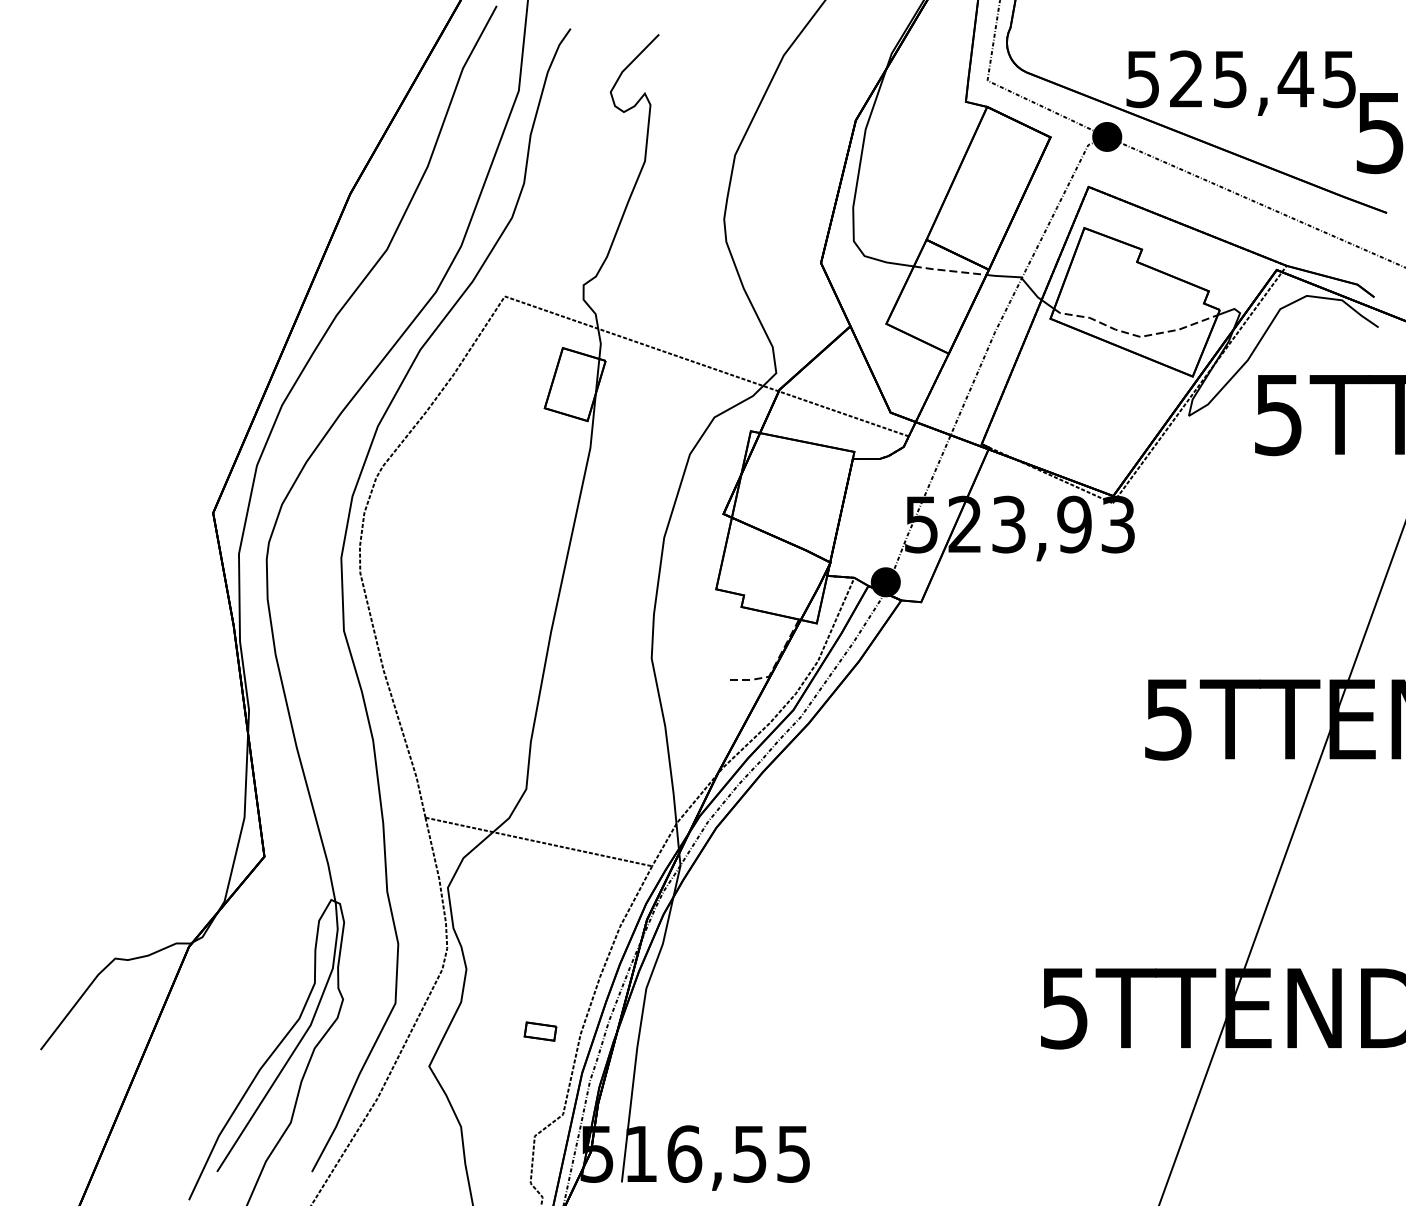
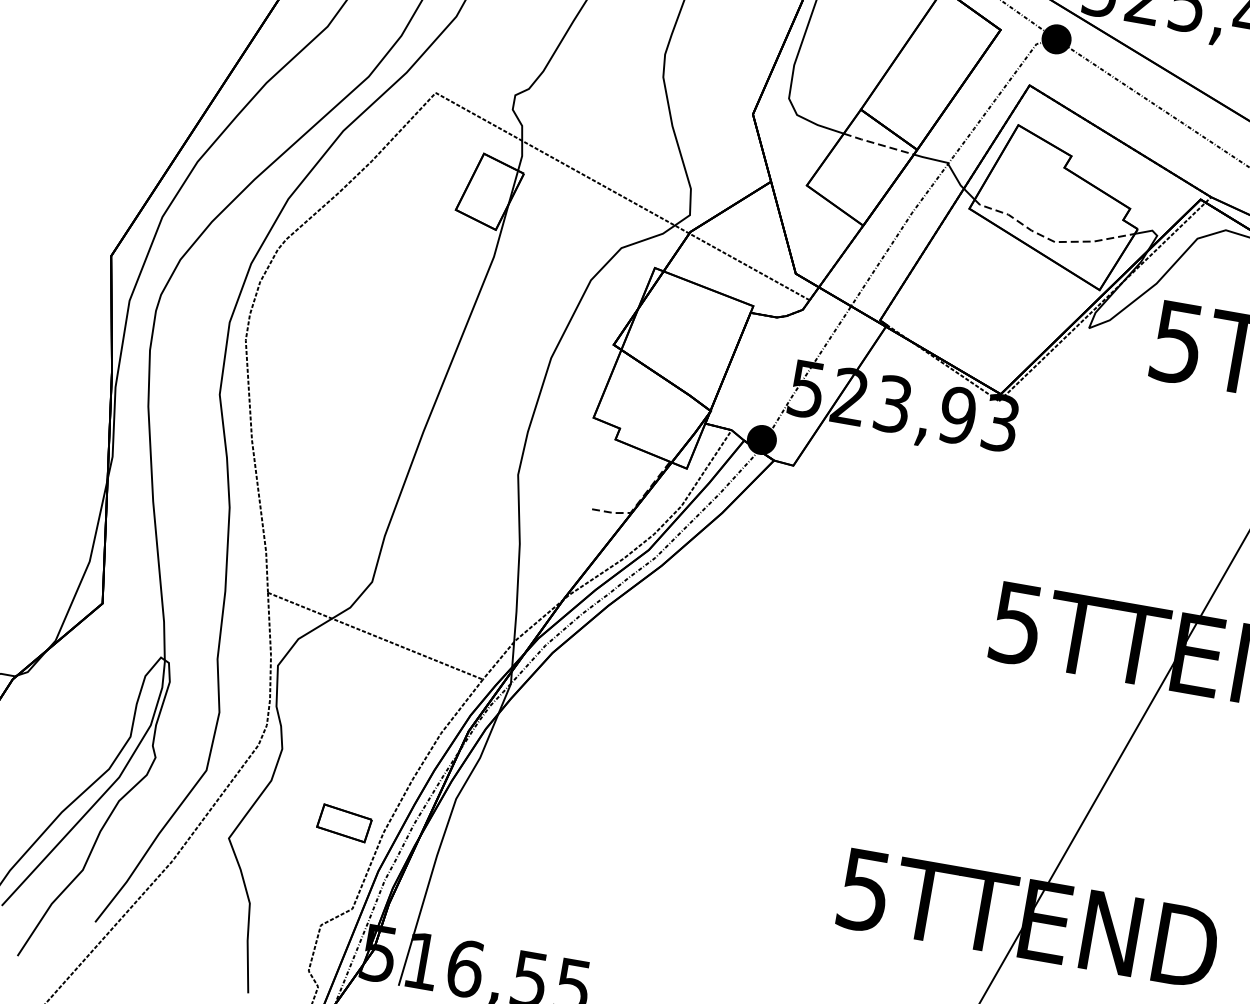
part: (540, 1031) -> (344, 823), size x1.67

